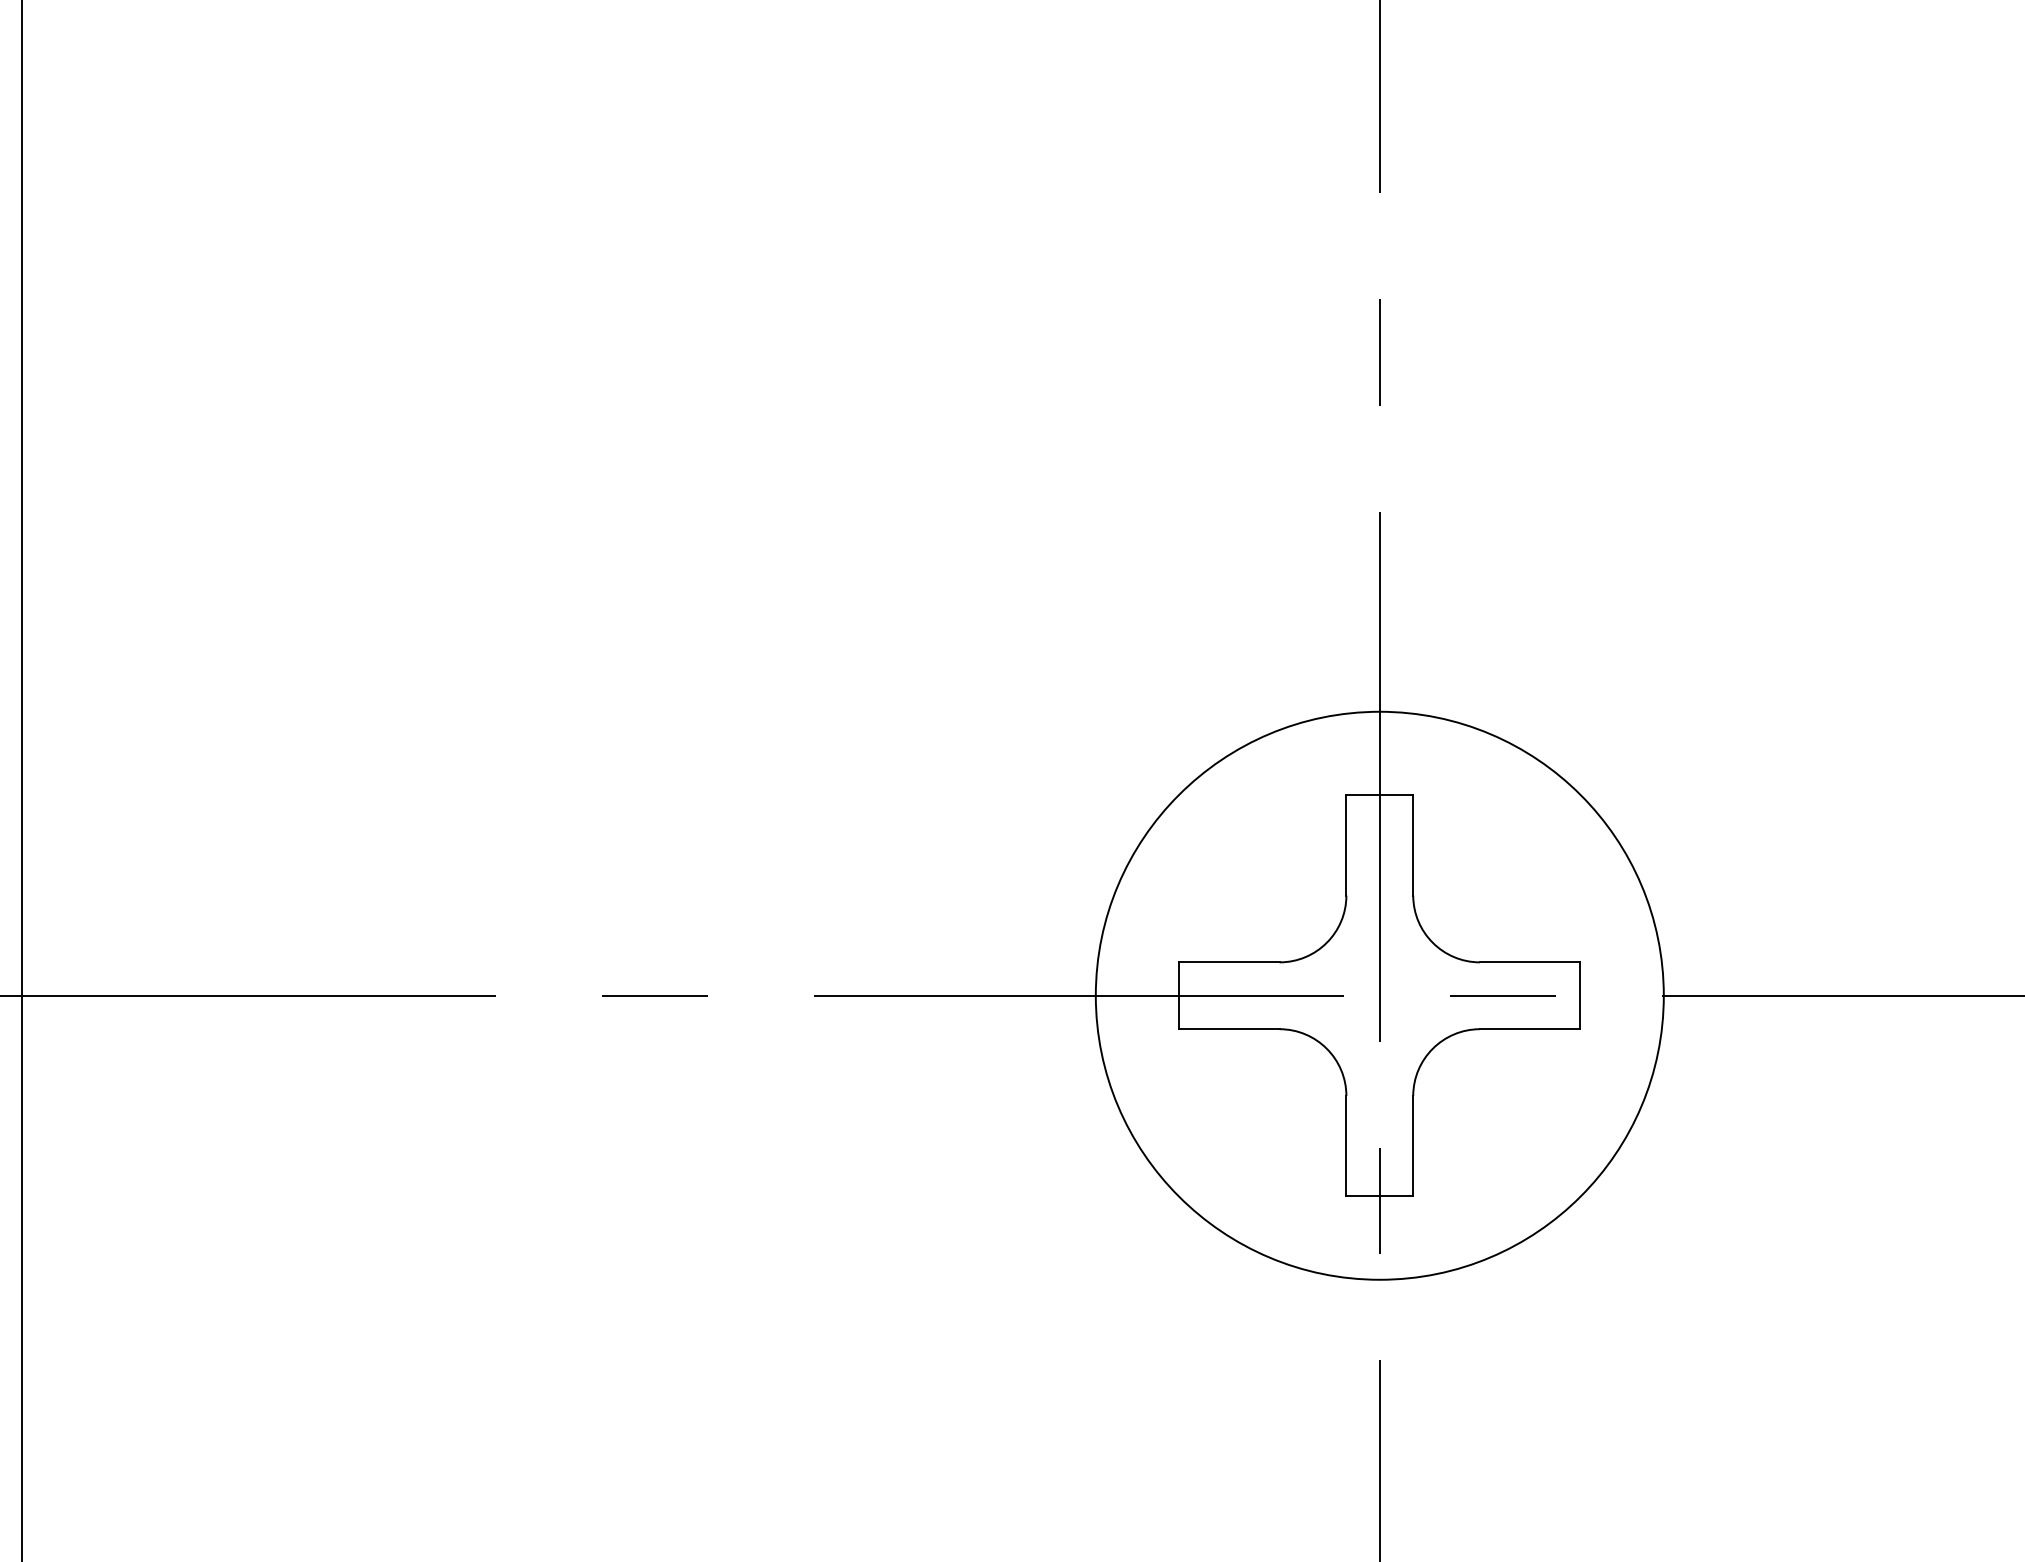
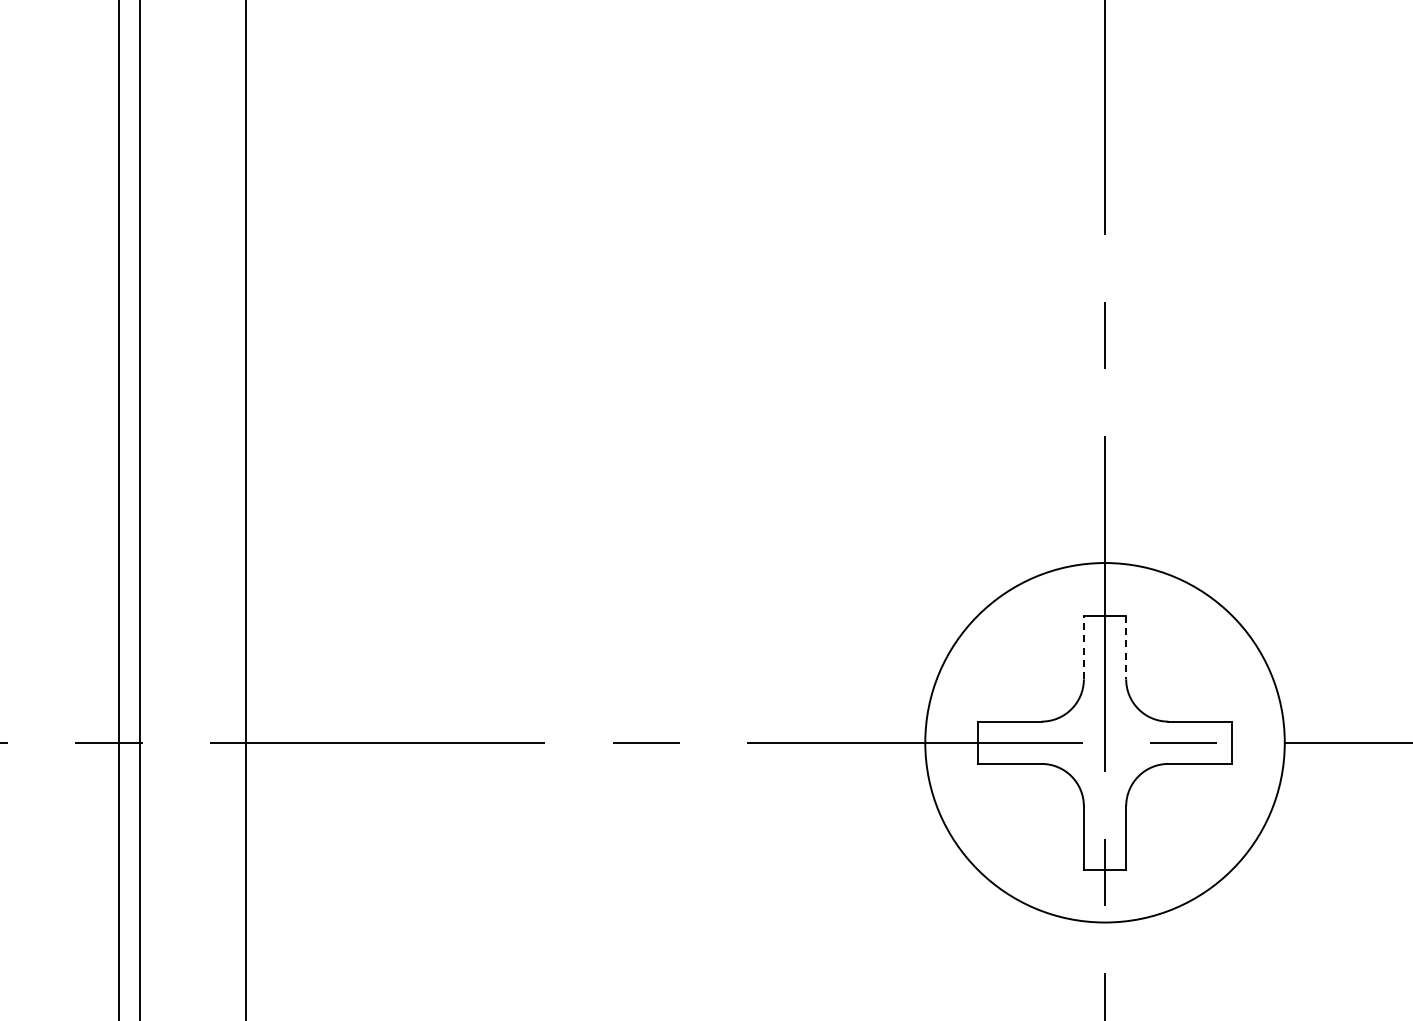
line: (1345, 845) -> (1083, 647), solid -> dashed
line: (1413, 845) -> (1126, 647), solid -> dashed

